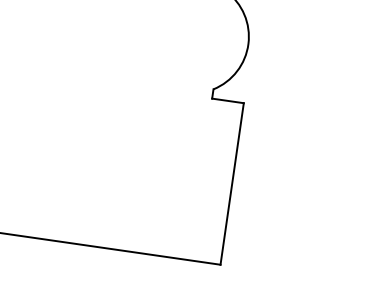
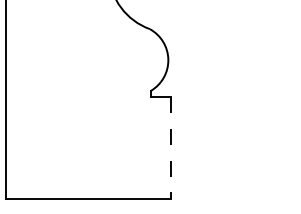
line: (231, 184) -> (170, 148), solid -> dashed

